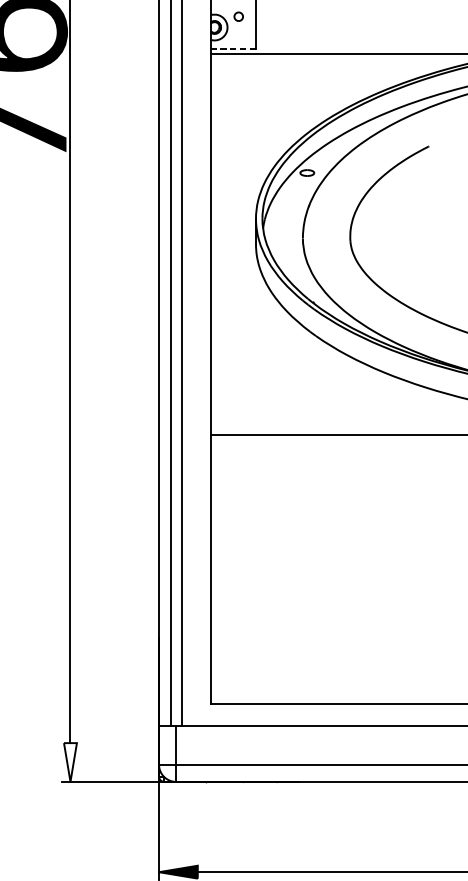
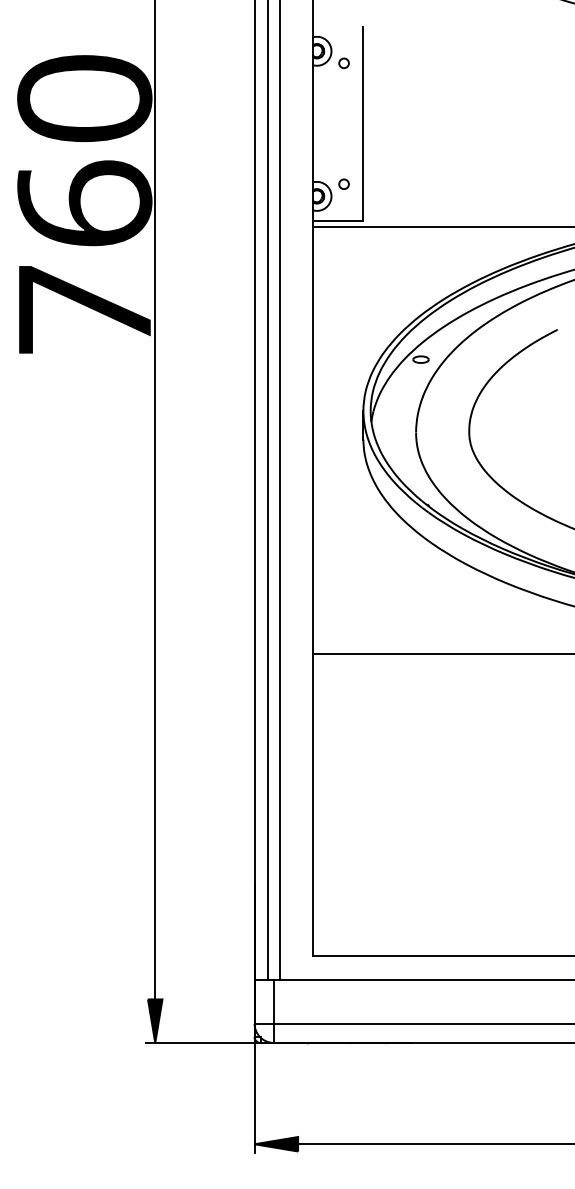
line: (232, 49) -> (337, 220), dashed -> solid
fill: (69, 761) -> (154, 1020), added

